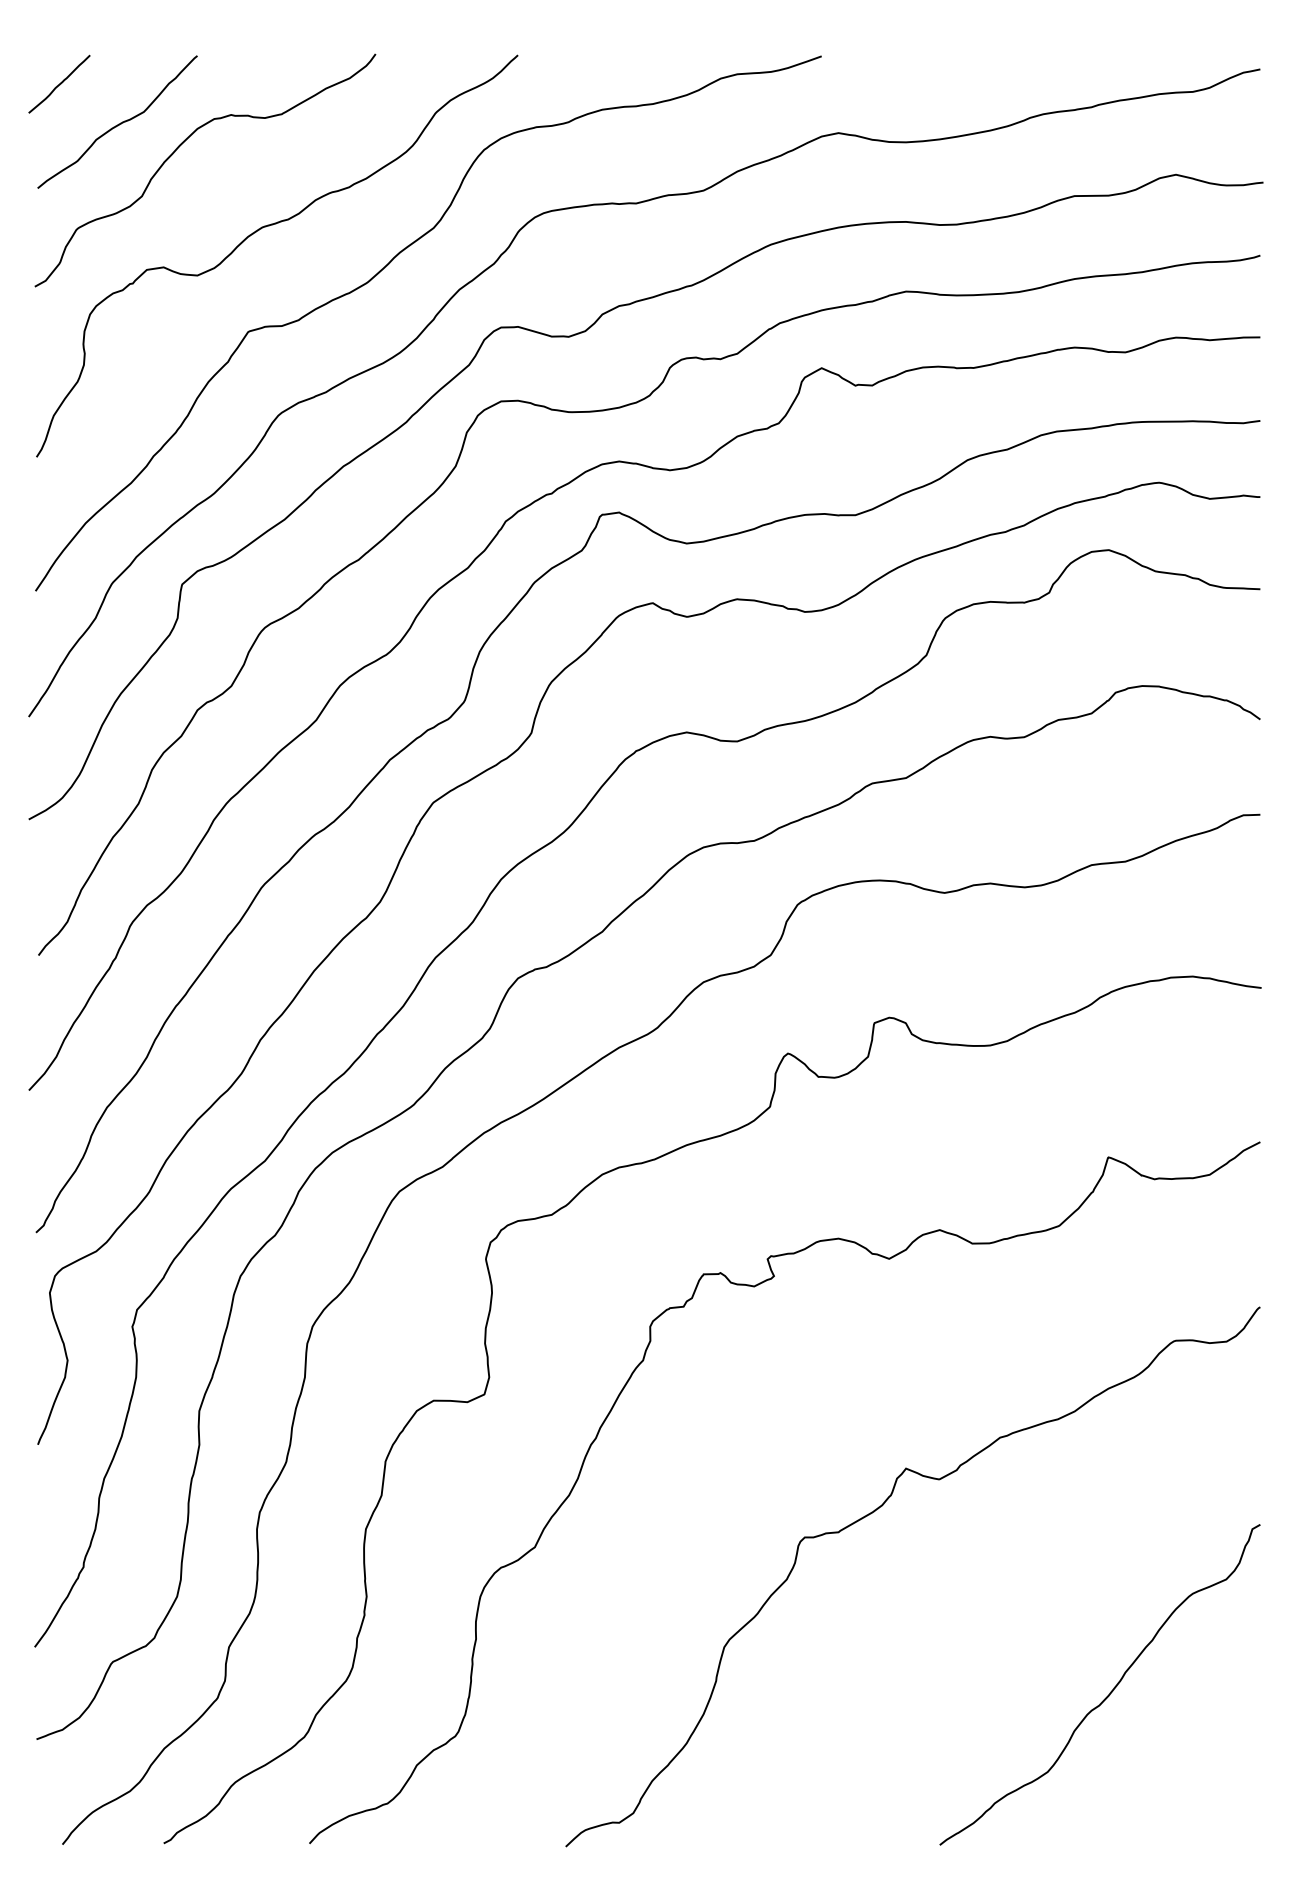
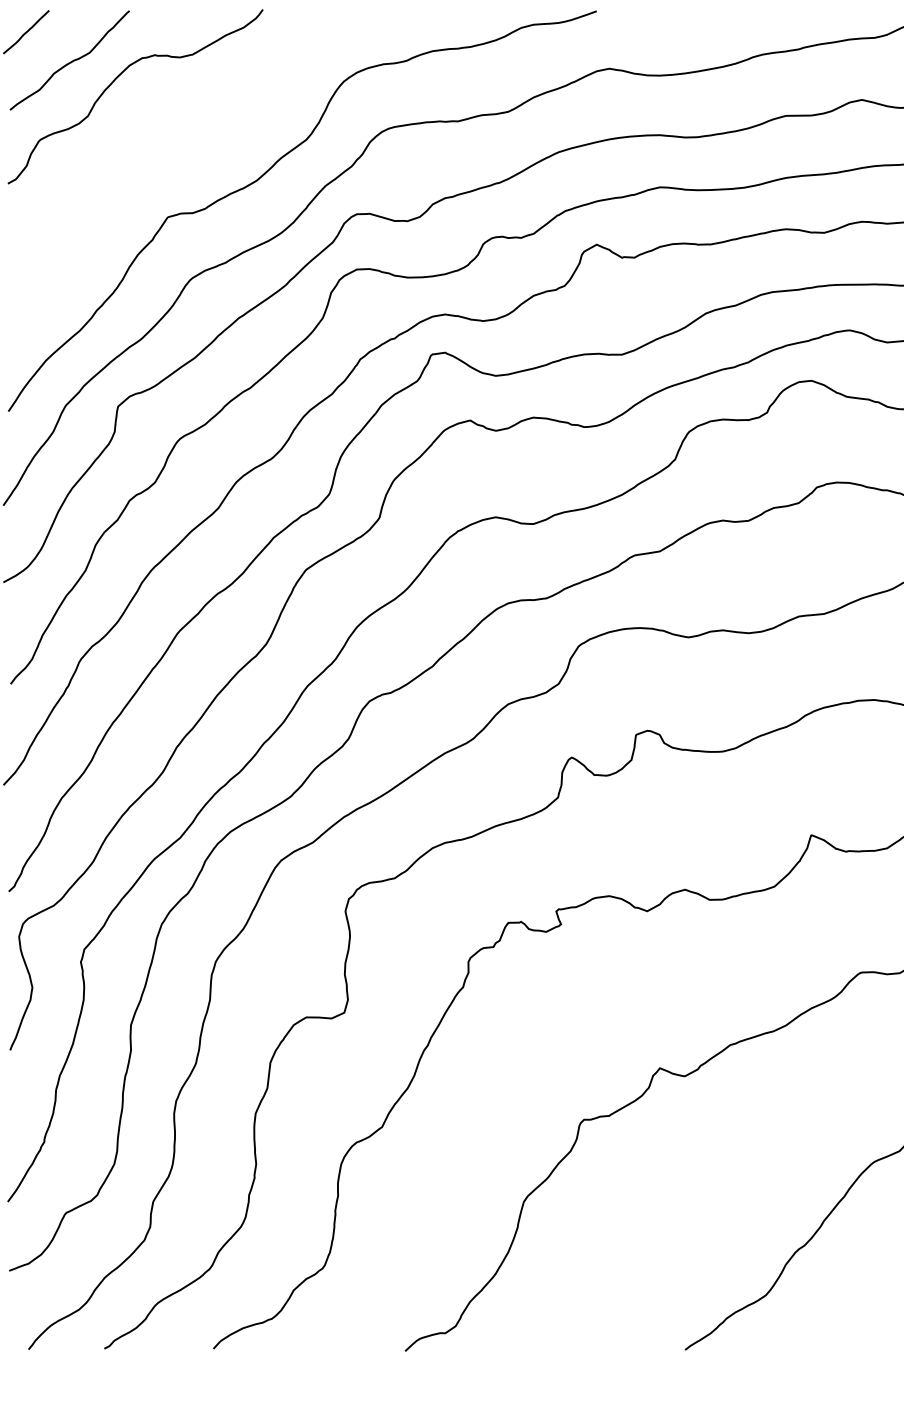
curve: (269, 226) -> (183, 138), removed

